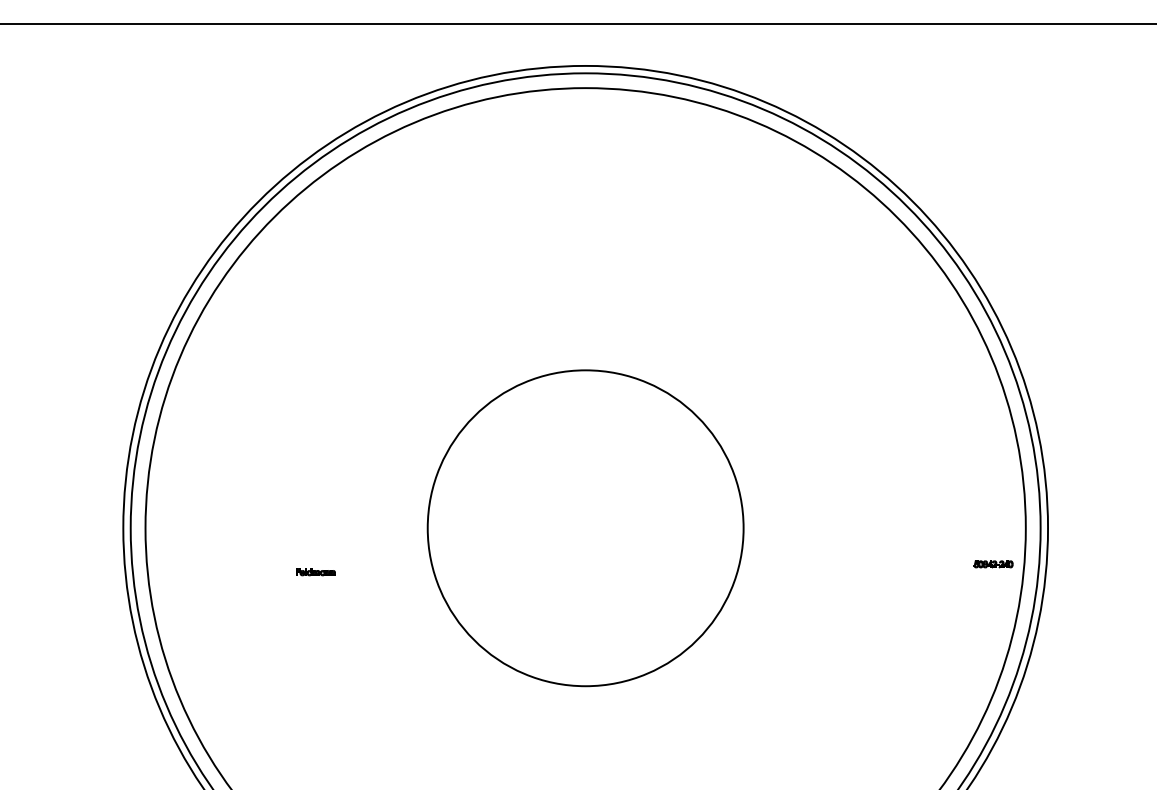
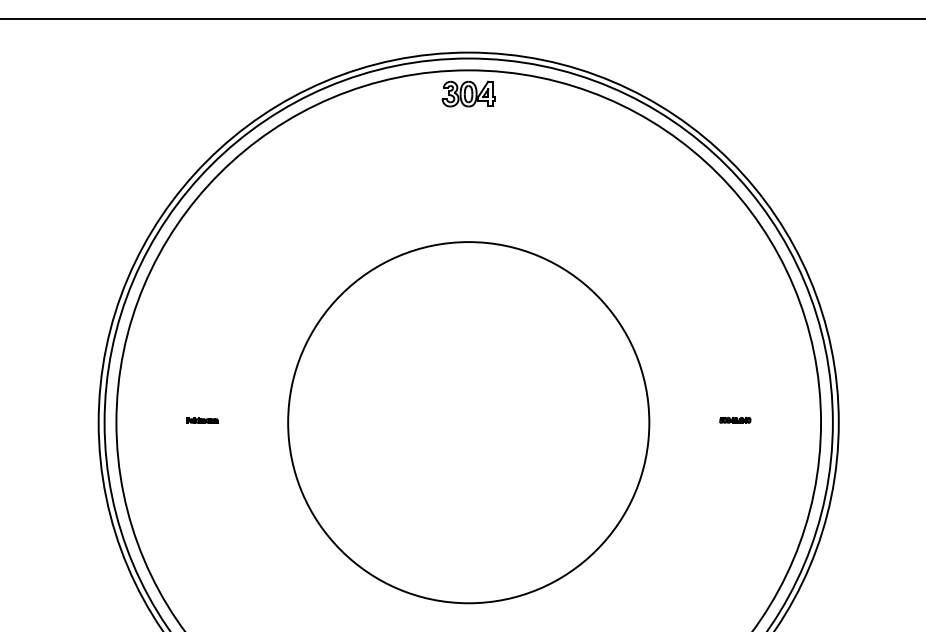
part: (585, 117) -> (468, 93), added
circle: (585, 527) -> (468, 422), size x1.43
part: (993, 564) -> (735, 420), moved
part: (315, 572) -> (202, 420), moved

